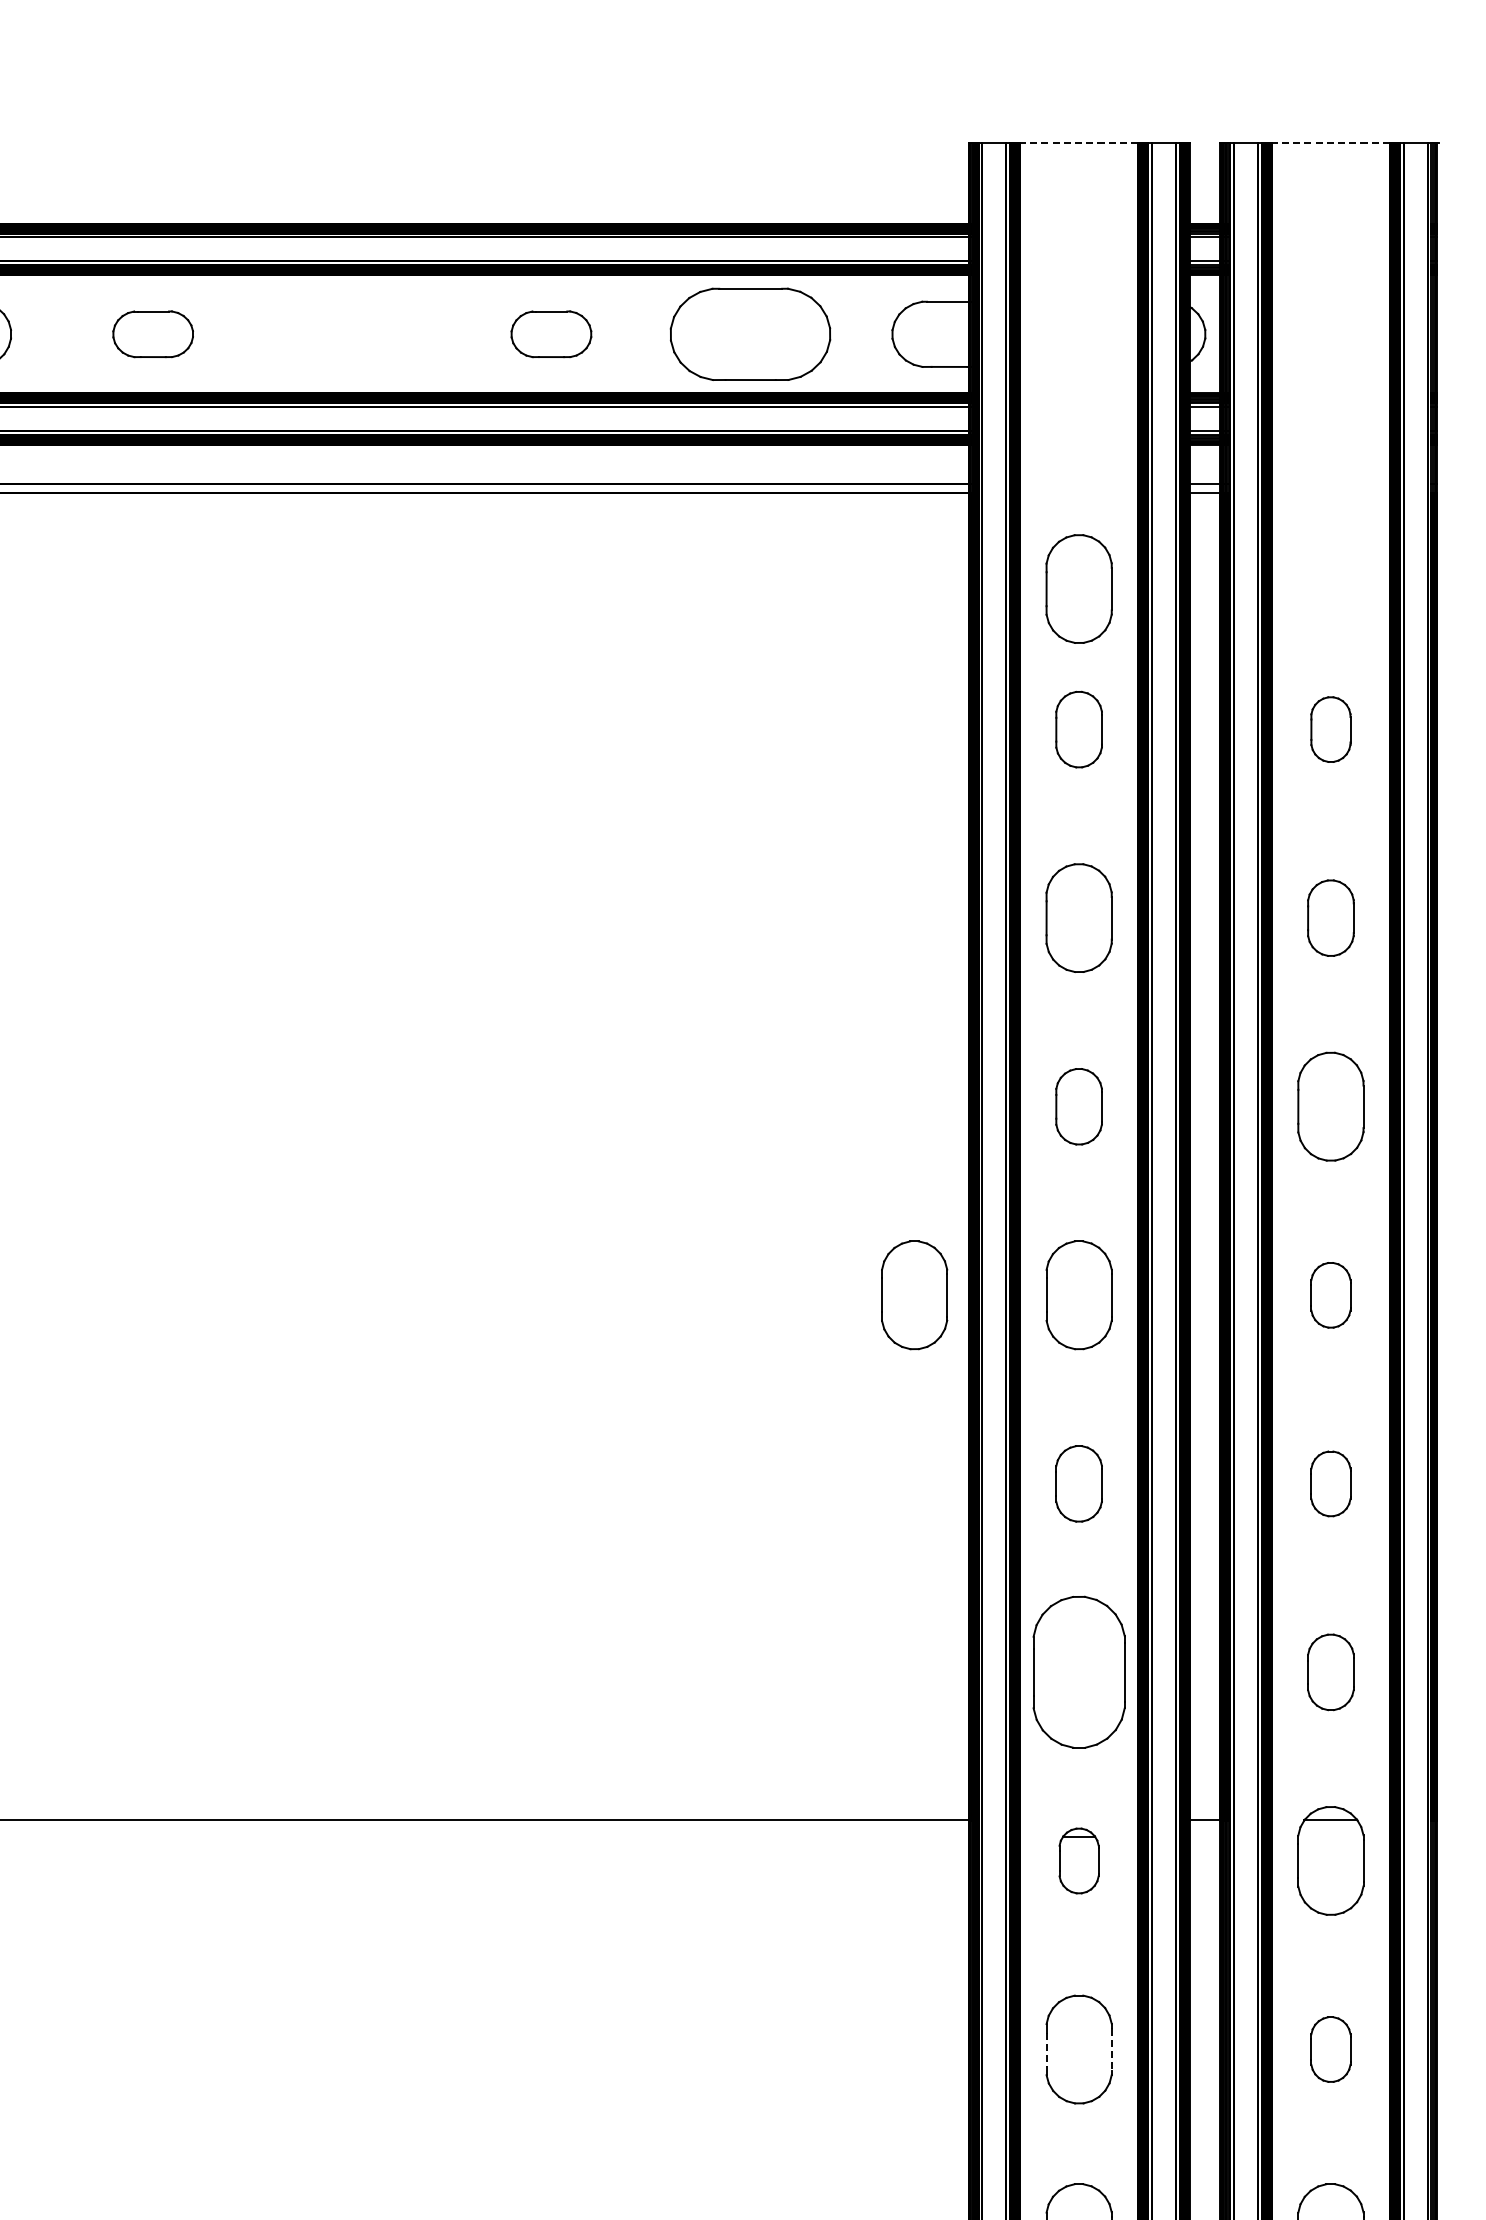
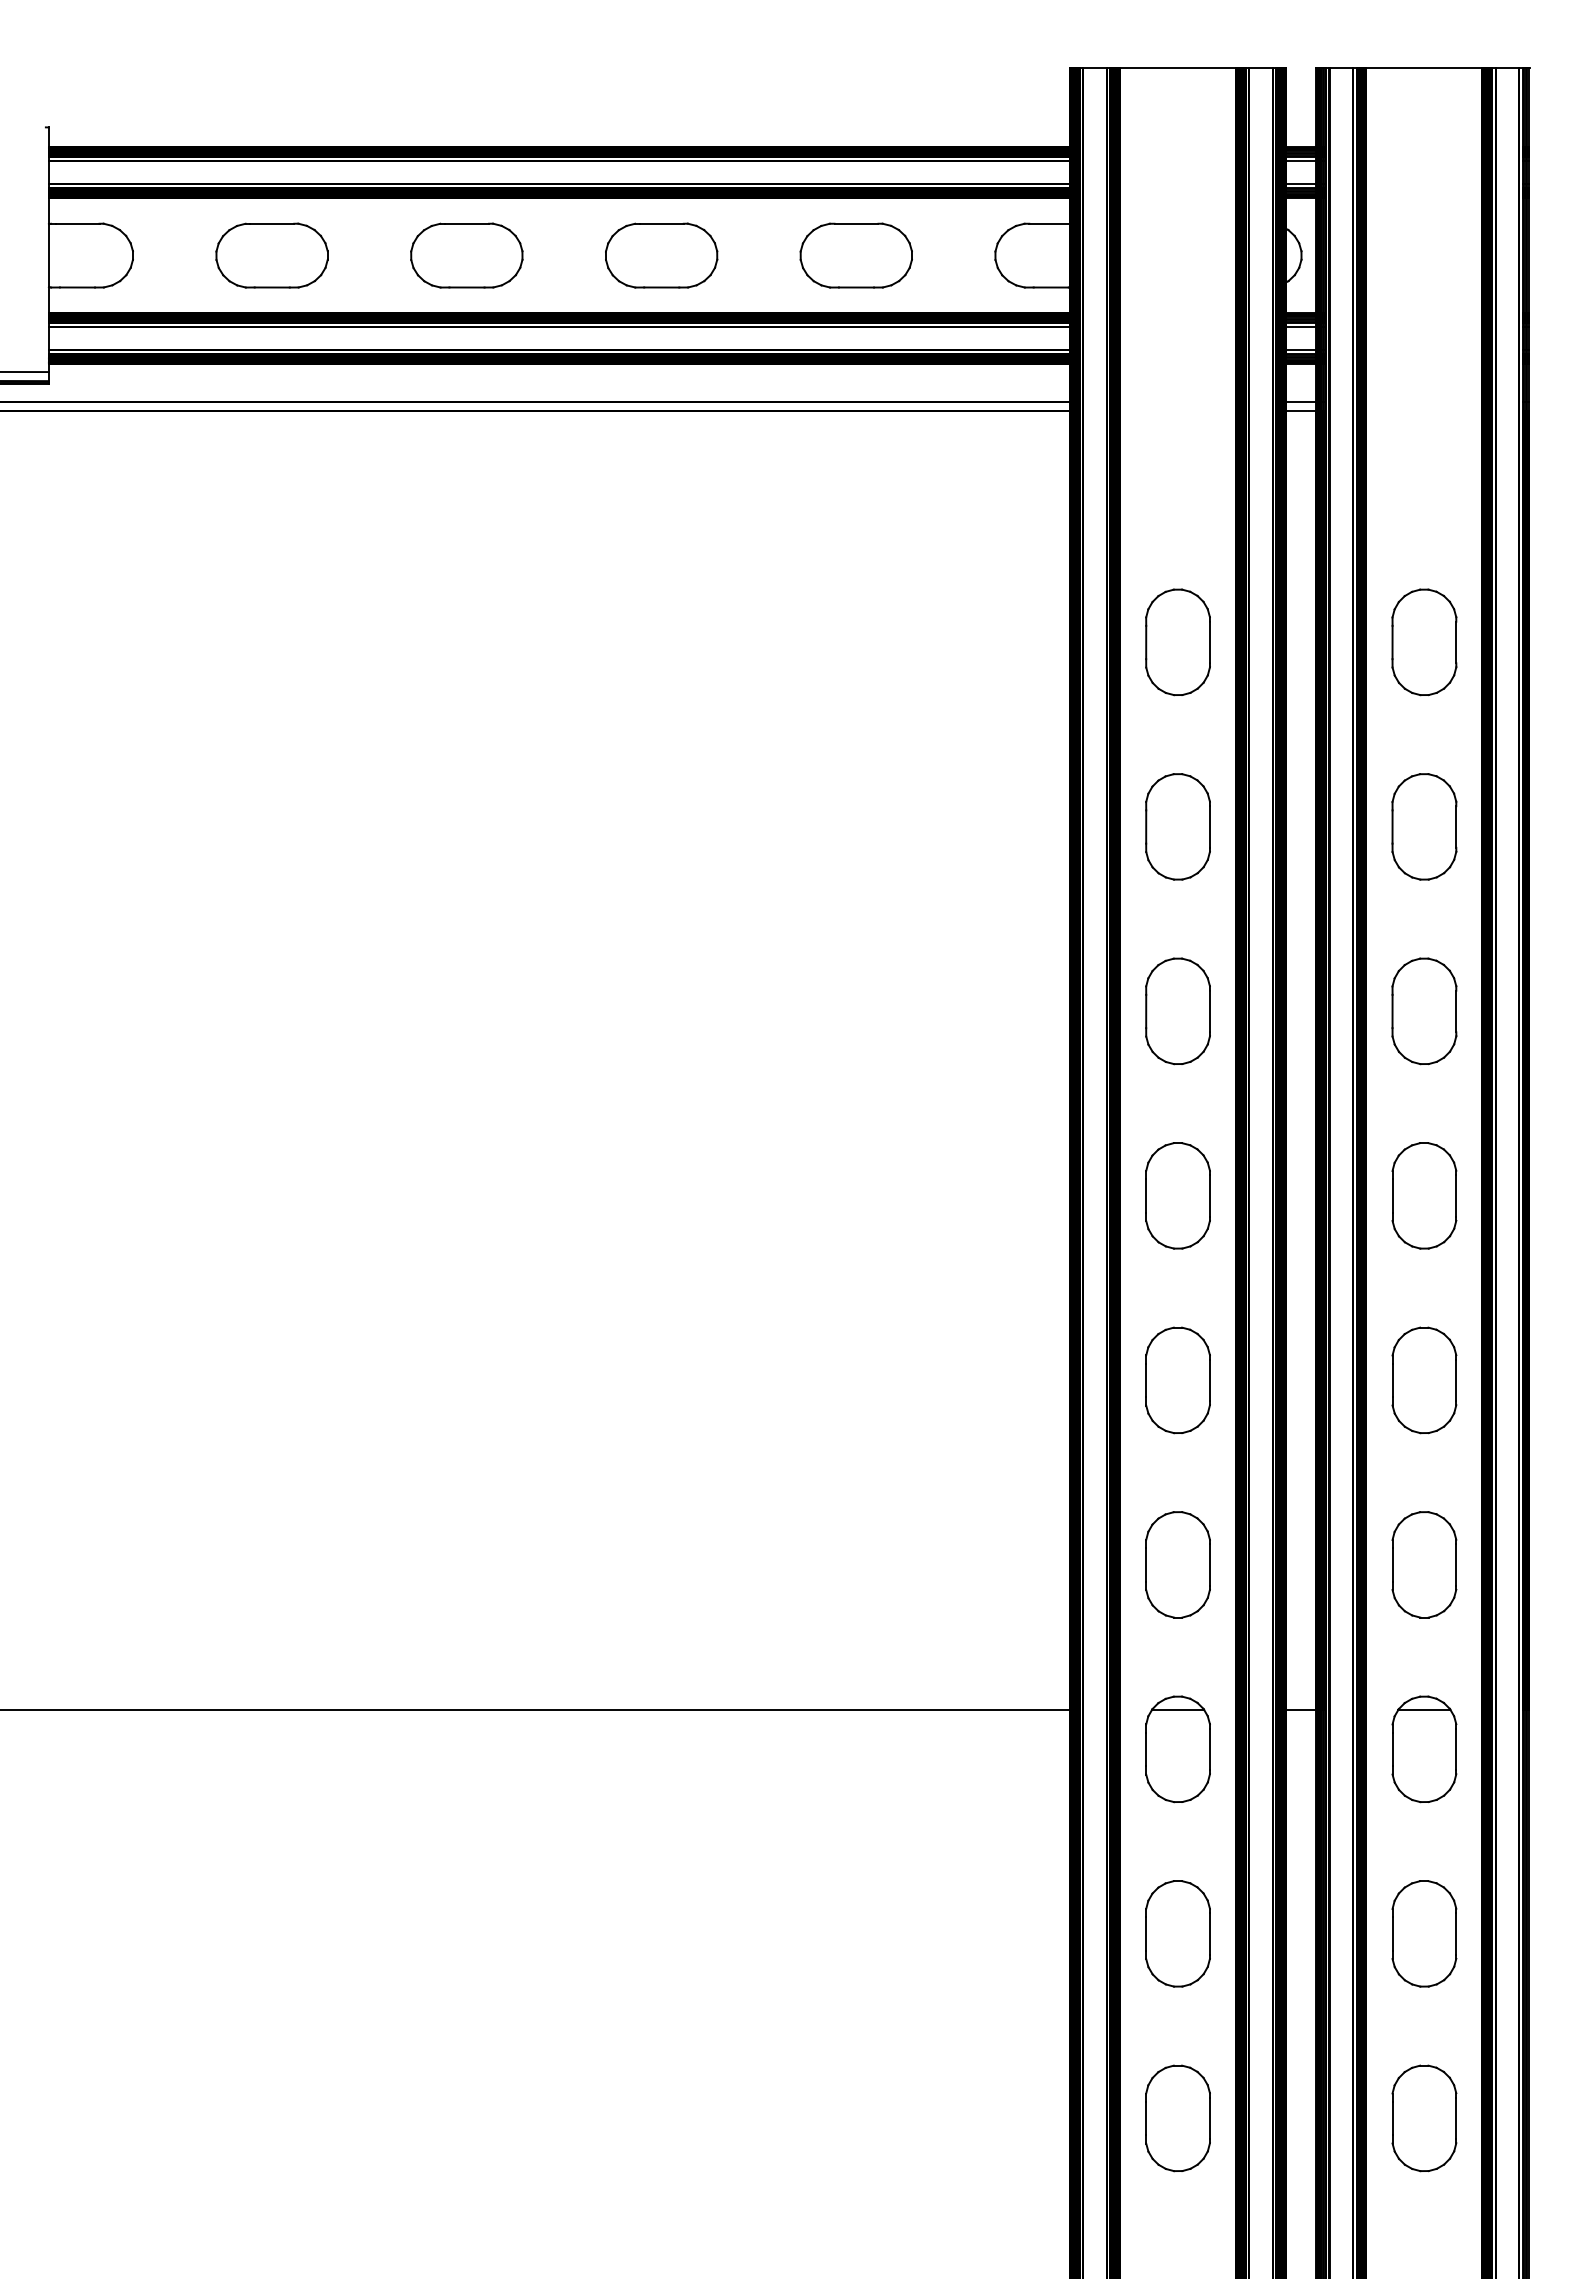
line: (1079, 143) -> (1178, 68), dashed -> solid
line: (1330, 143) -> (1424, 68), dashed -> solid
part: (152, 334) -> (271, 255), size x1.43
part: (351, 334) -> (466, 255), added
part: (551, 334) -> (661, 255), size x1.43
part: (749, 334) -> (855, 255), size x0.71
part: (1078, 588) -> (1177, 504), removed
part: (1078, 729) -> (1177, 642), size x1.43
part: (1330, 729) -> (1424, 642), size x1.67
part: (1330, 917) -> (1424, 826), size x1.43
part: (1078, 1106) -> (1177, 1011), size x1.43
part: (914, 1294) -> (1016, 1195), removed
part: (1330, 1294) -> (1424, 1195), size x1.67
part: (1078, 1483) -> (1177, 1380), size x1.43
part: (1330, 1483) -> (1424, 1380), size x1.67
part: (1078, 1672) -> (1177, 1564), size x0.71
part: (1330, 1672) -> (1424, 1564), size x1.43
part: (1078, 1861) -> (1177, 1749), size x1.67
part: (1330, 2049) -> (1424, 1933), size x1.67
line: (1046, 2050) -> (1146, 1934), dashed -> solid
line: (1111, 2050) -> (1209, 1934), dashed -> solid

